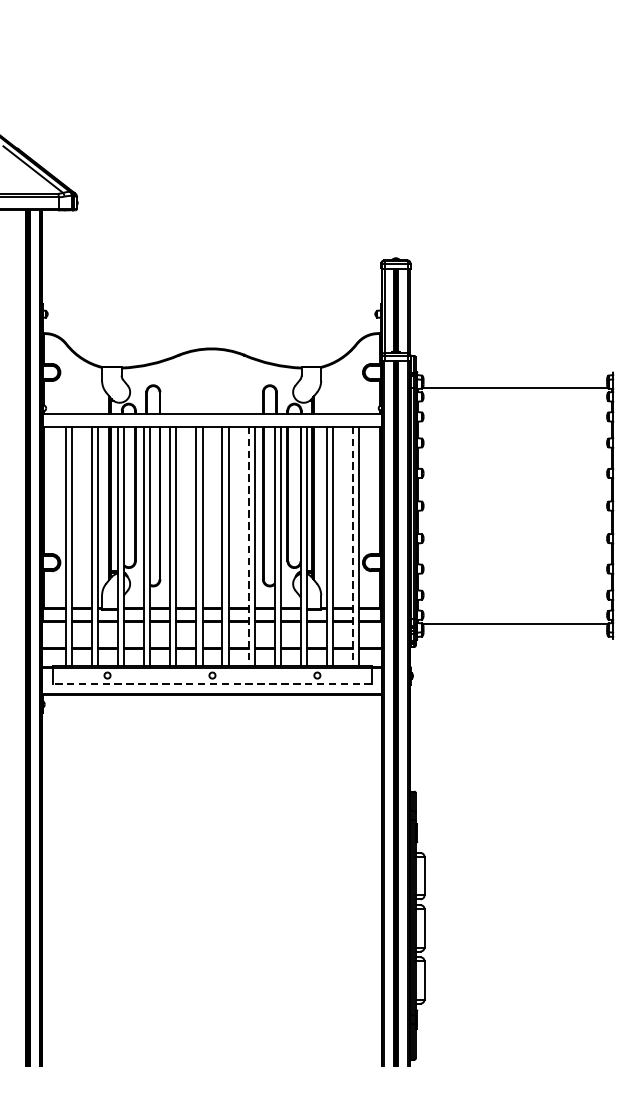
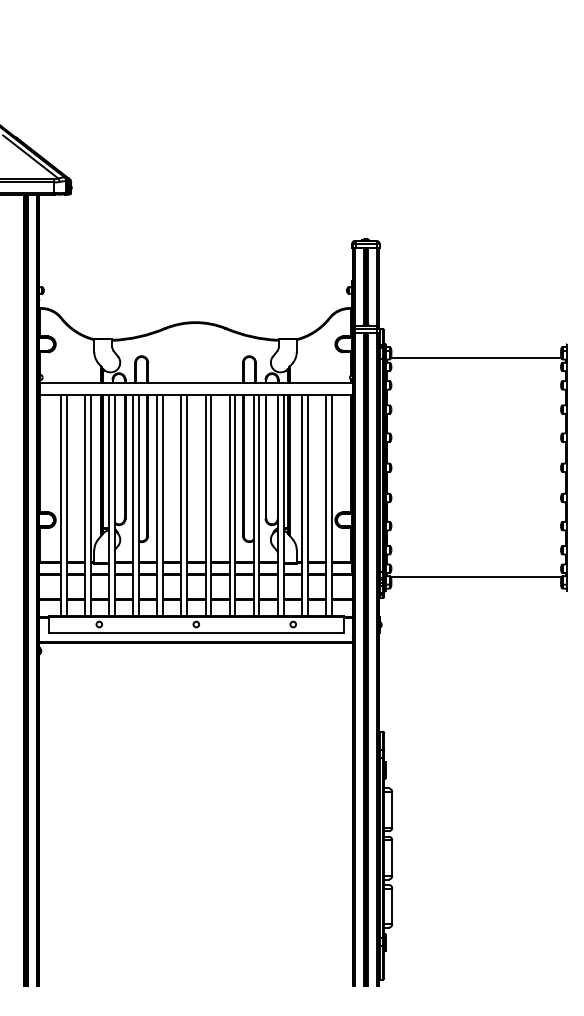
line: (248, 546) -> (229, 505), dashed -> solid
line: (353, 546) -> (326, 505), dashed -> solid
line: (211, 684) -> (195, 632), dashed -> solid

